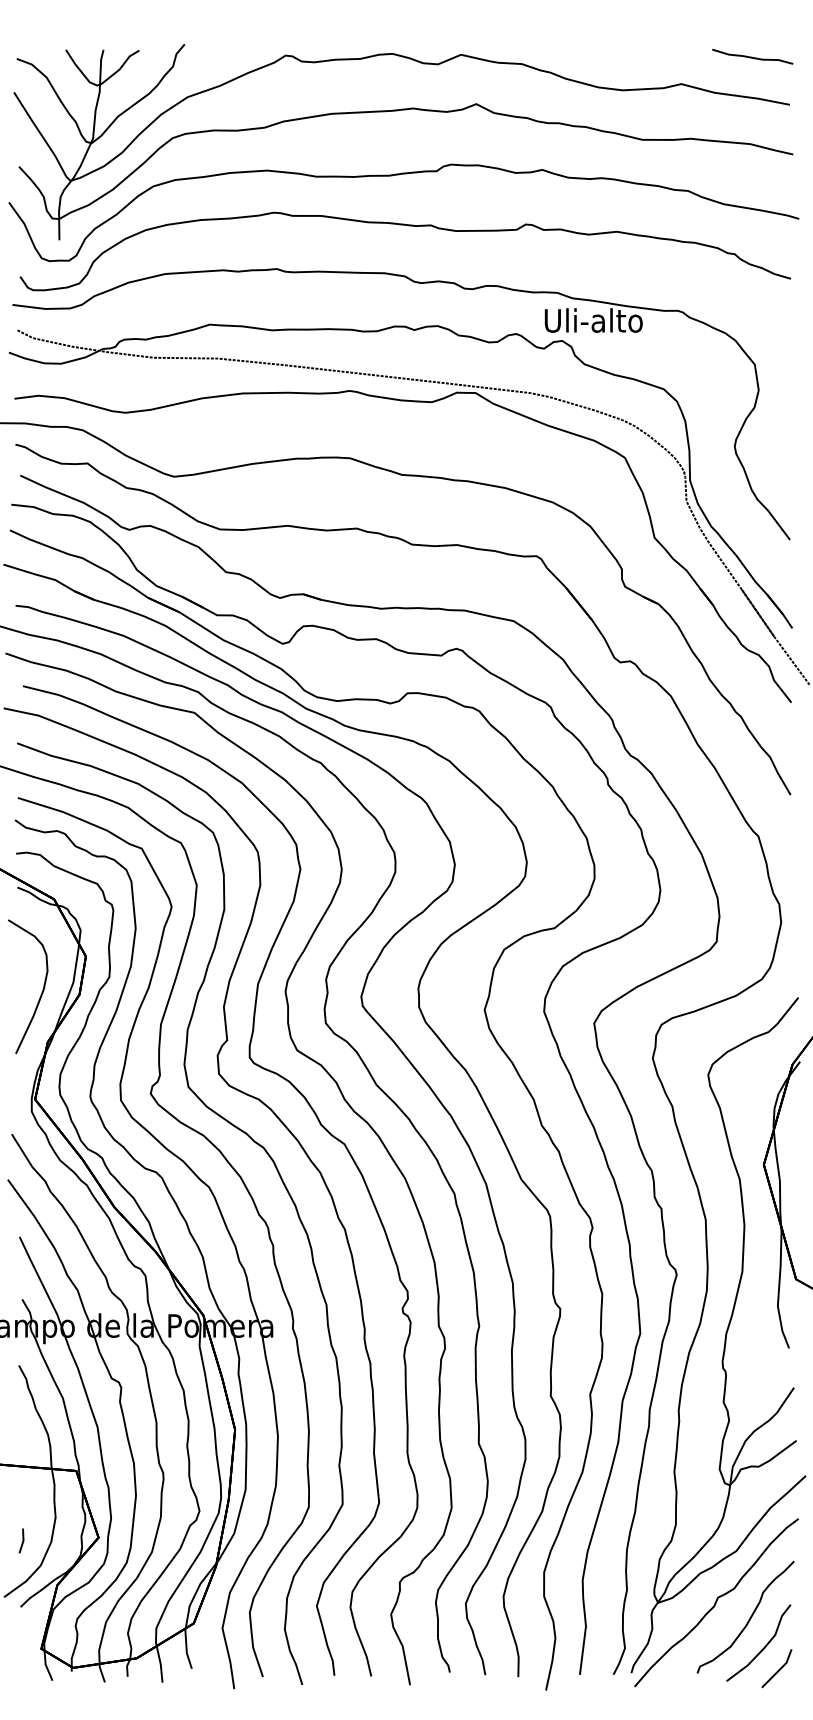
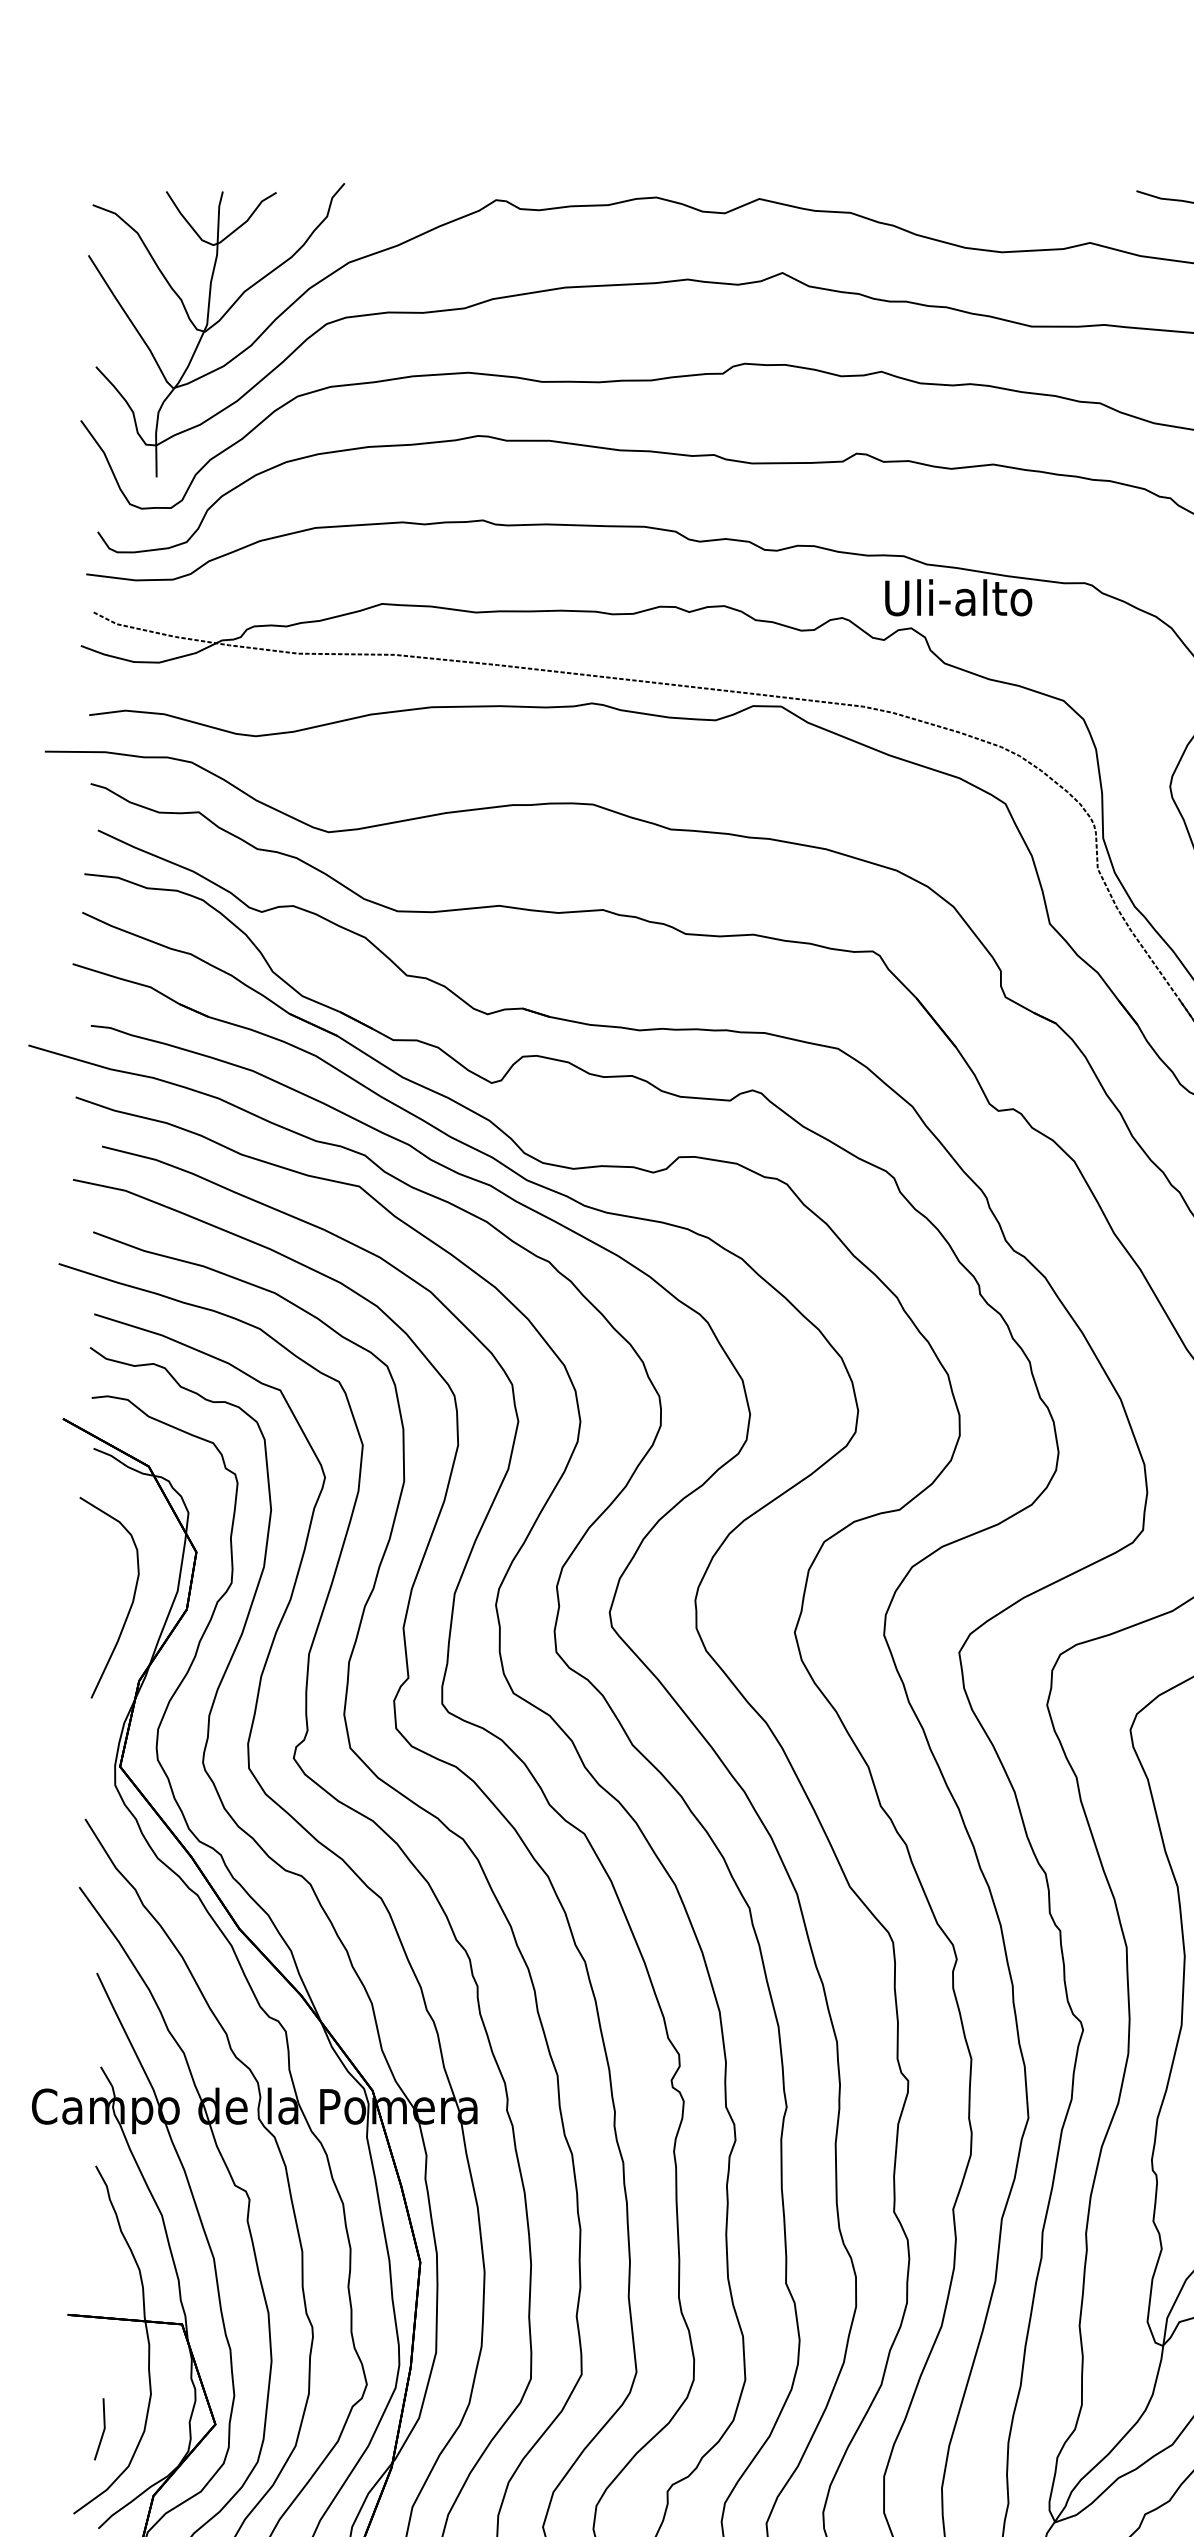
part: (21, 1540) -> (99, 2428), size x1.67

